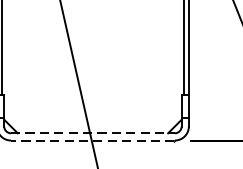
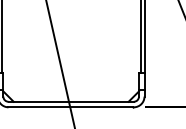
line: (93, 132) -> (71, 101), dashed -> solid
line: (92, 140) -> (70, 107), dashed -> solid

